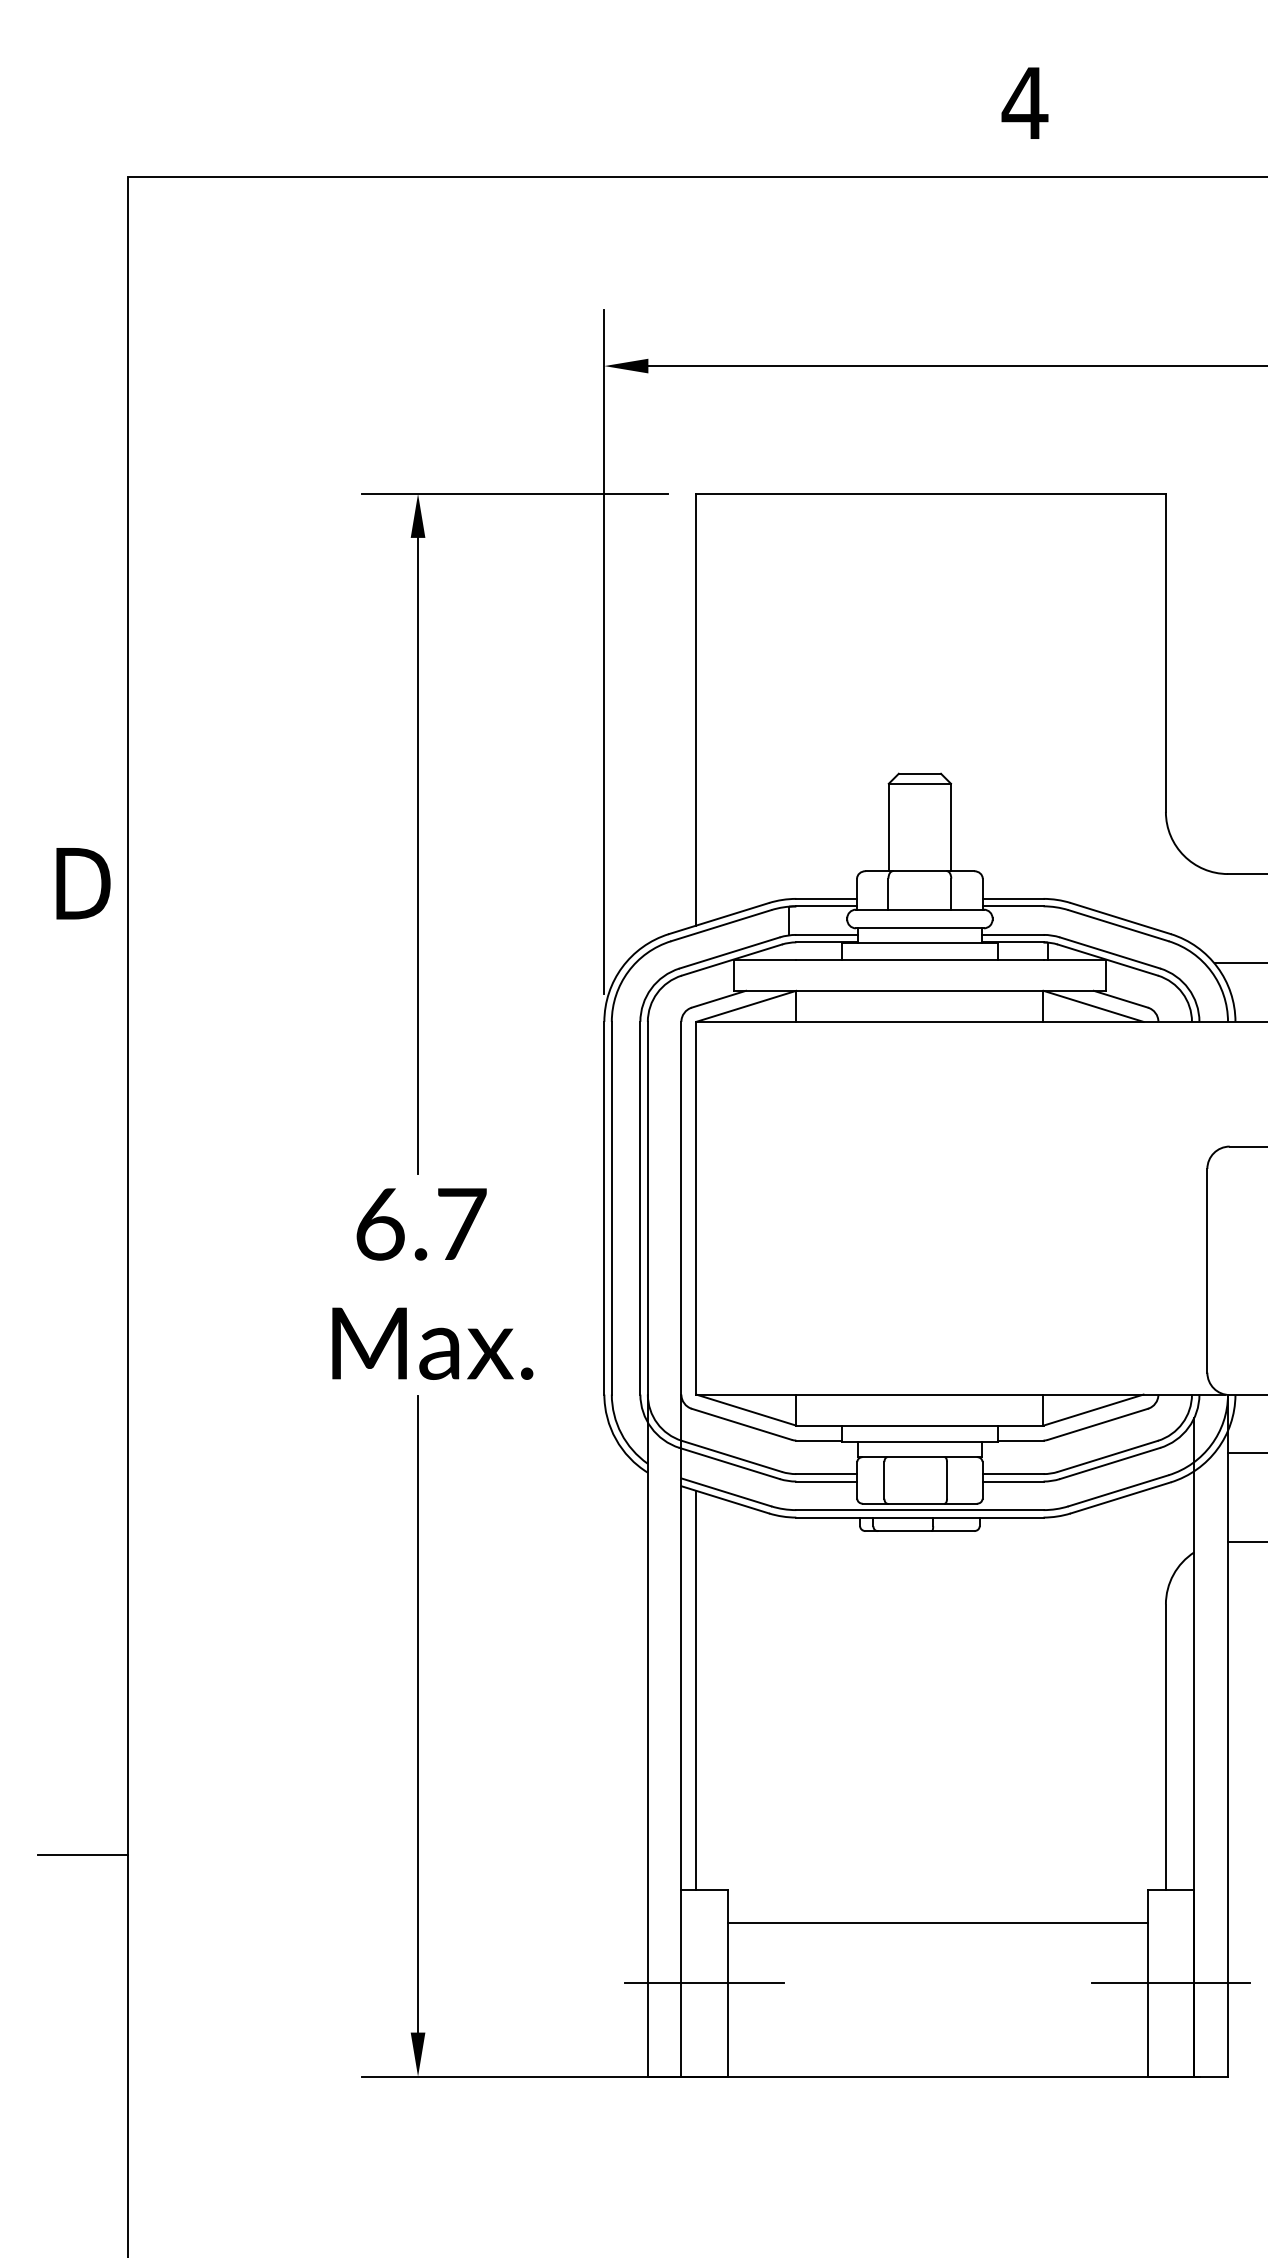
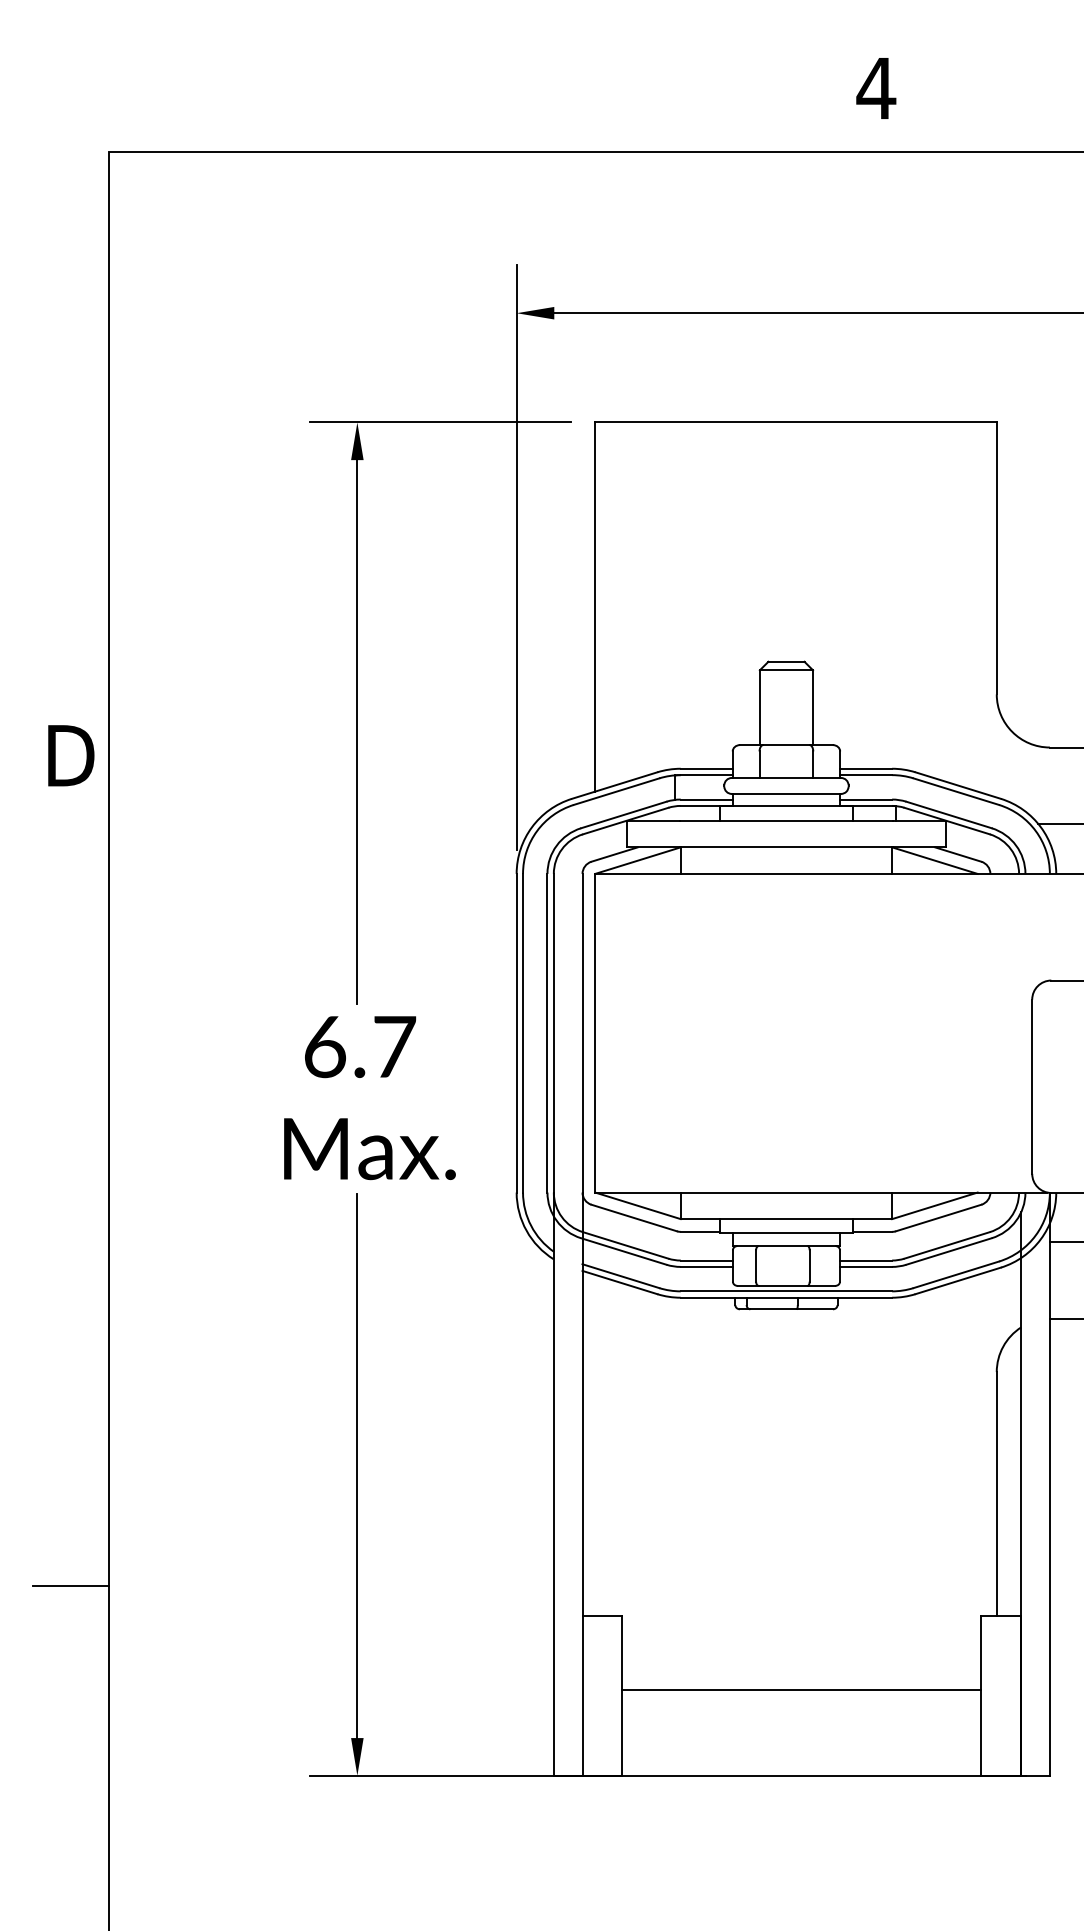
line: (696, 1690) -> (595, 1445), removed
line: (937, 1923) -> (801, 1690), moved
line: (704, 1983) -> (602, 1696), removed
line: (1170, 1983) -> (1000, 1696), removed

